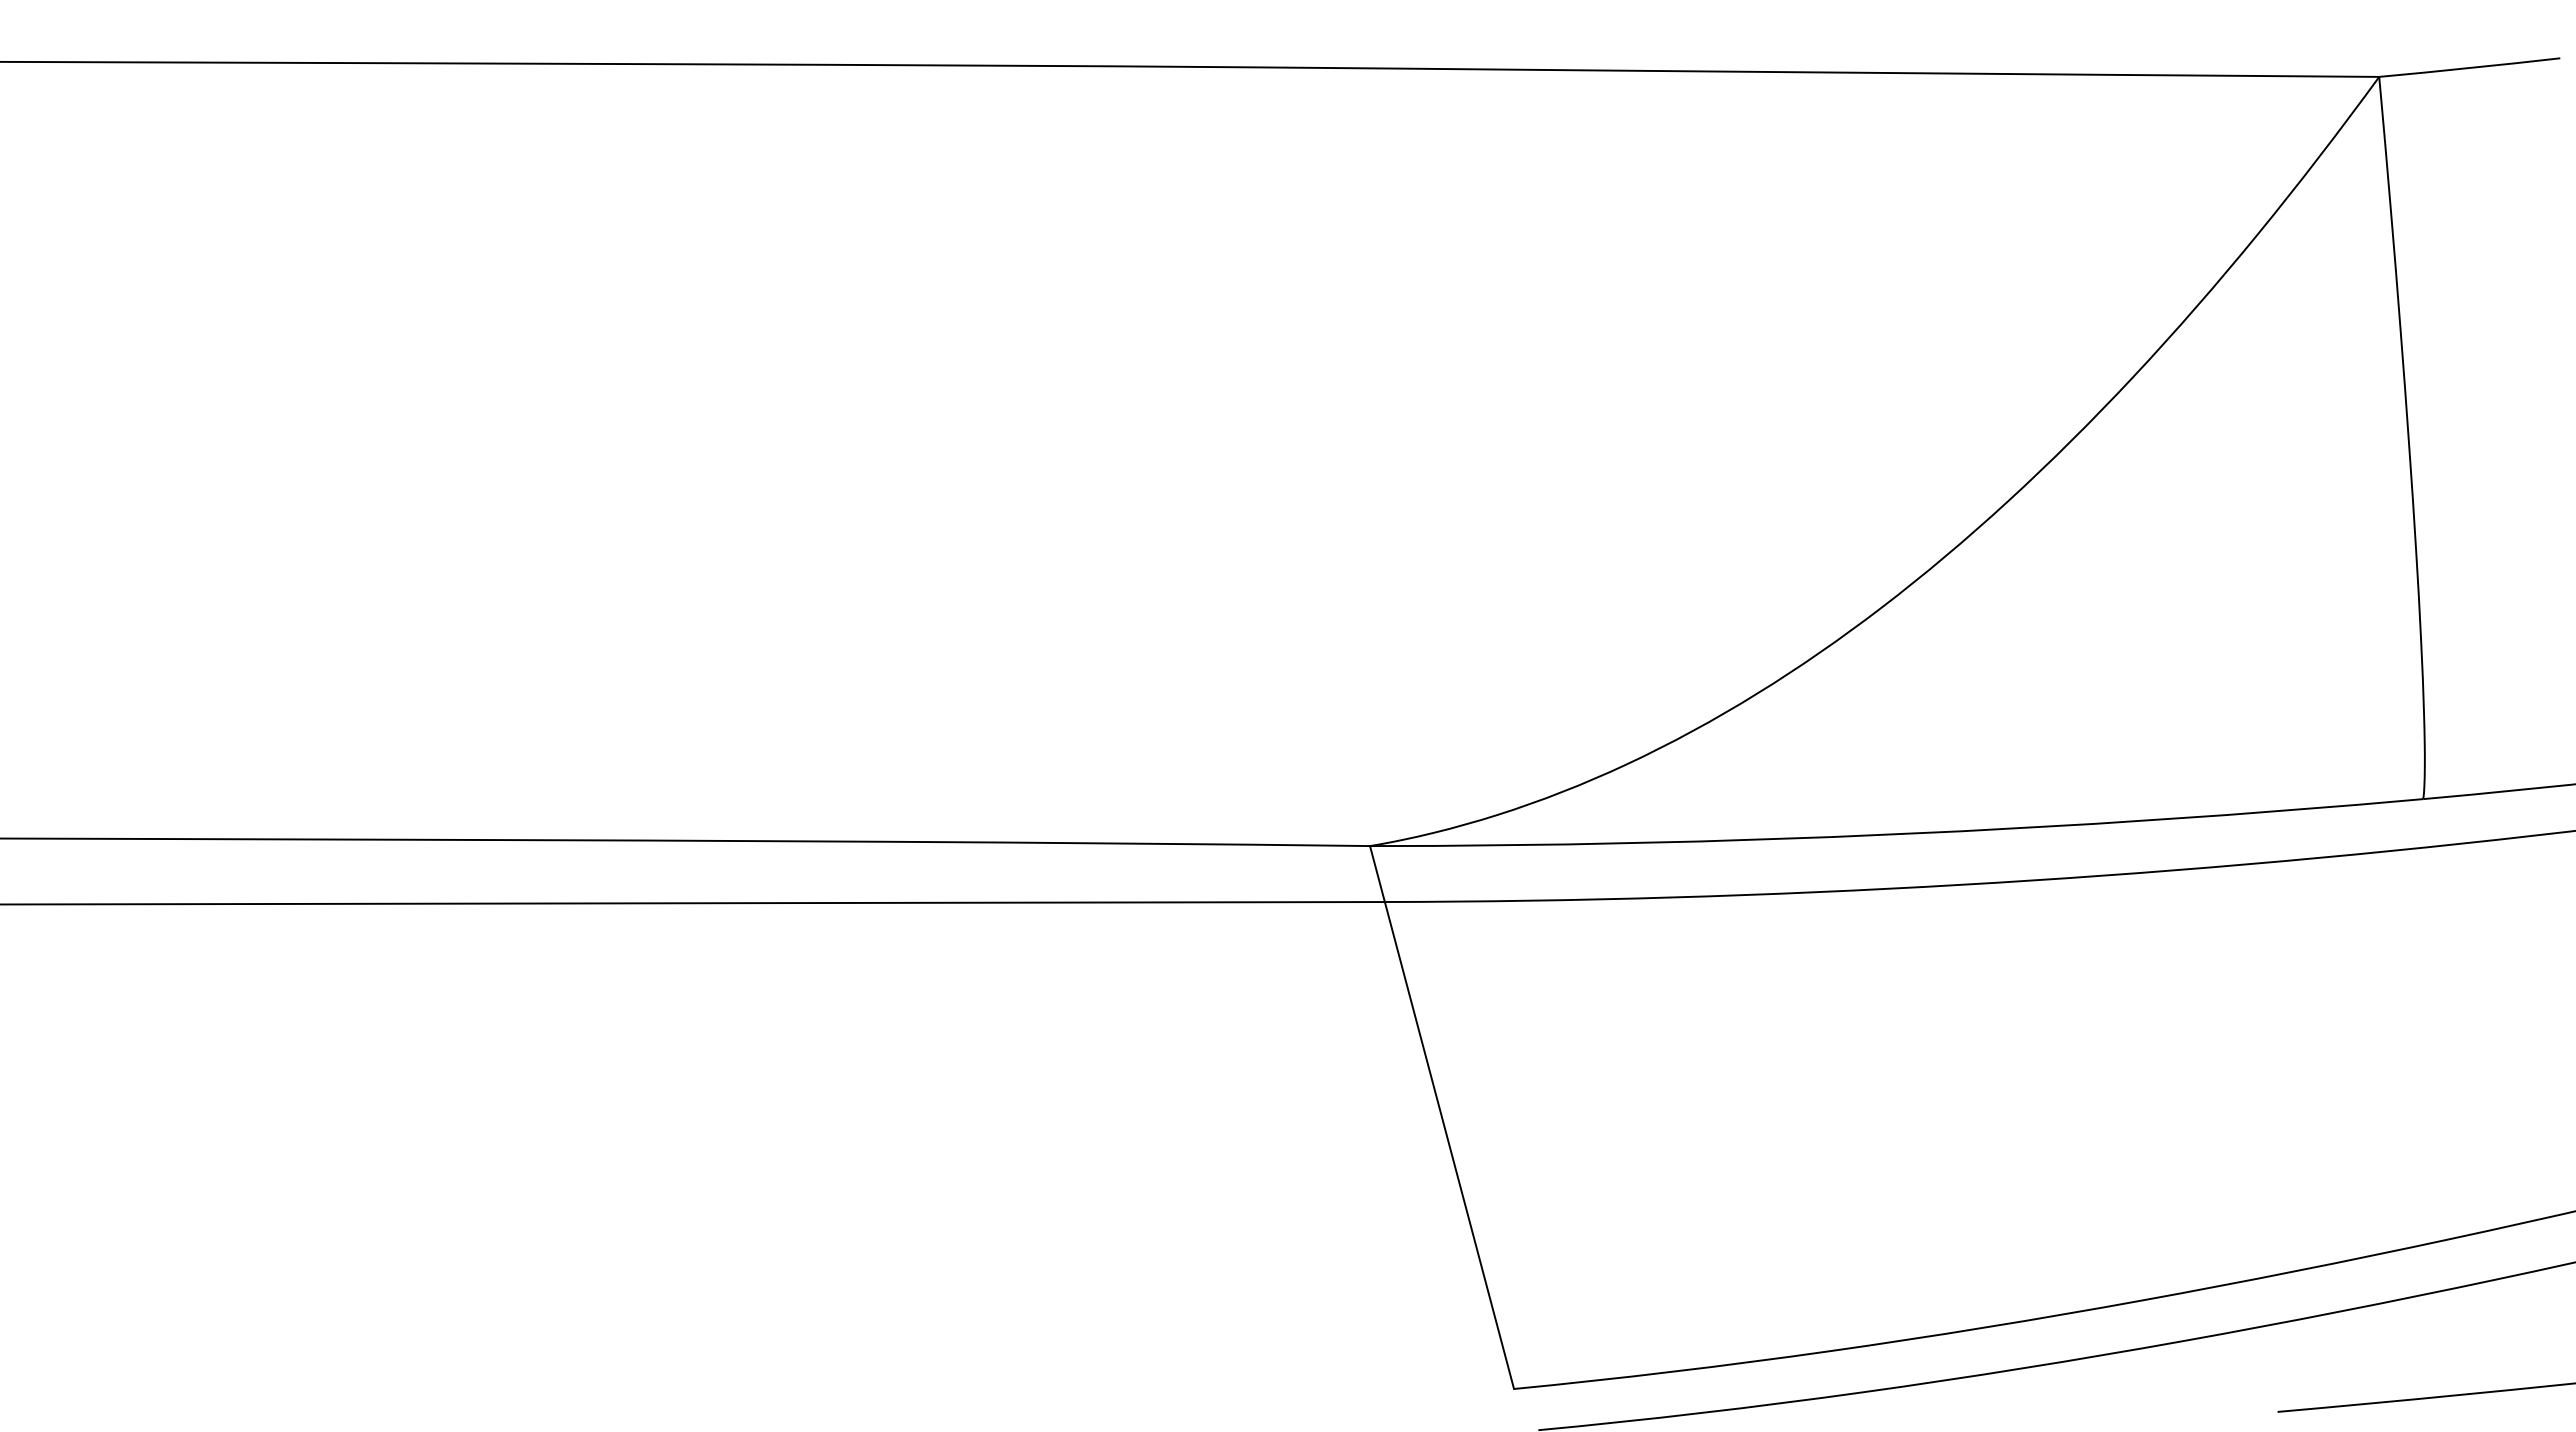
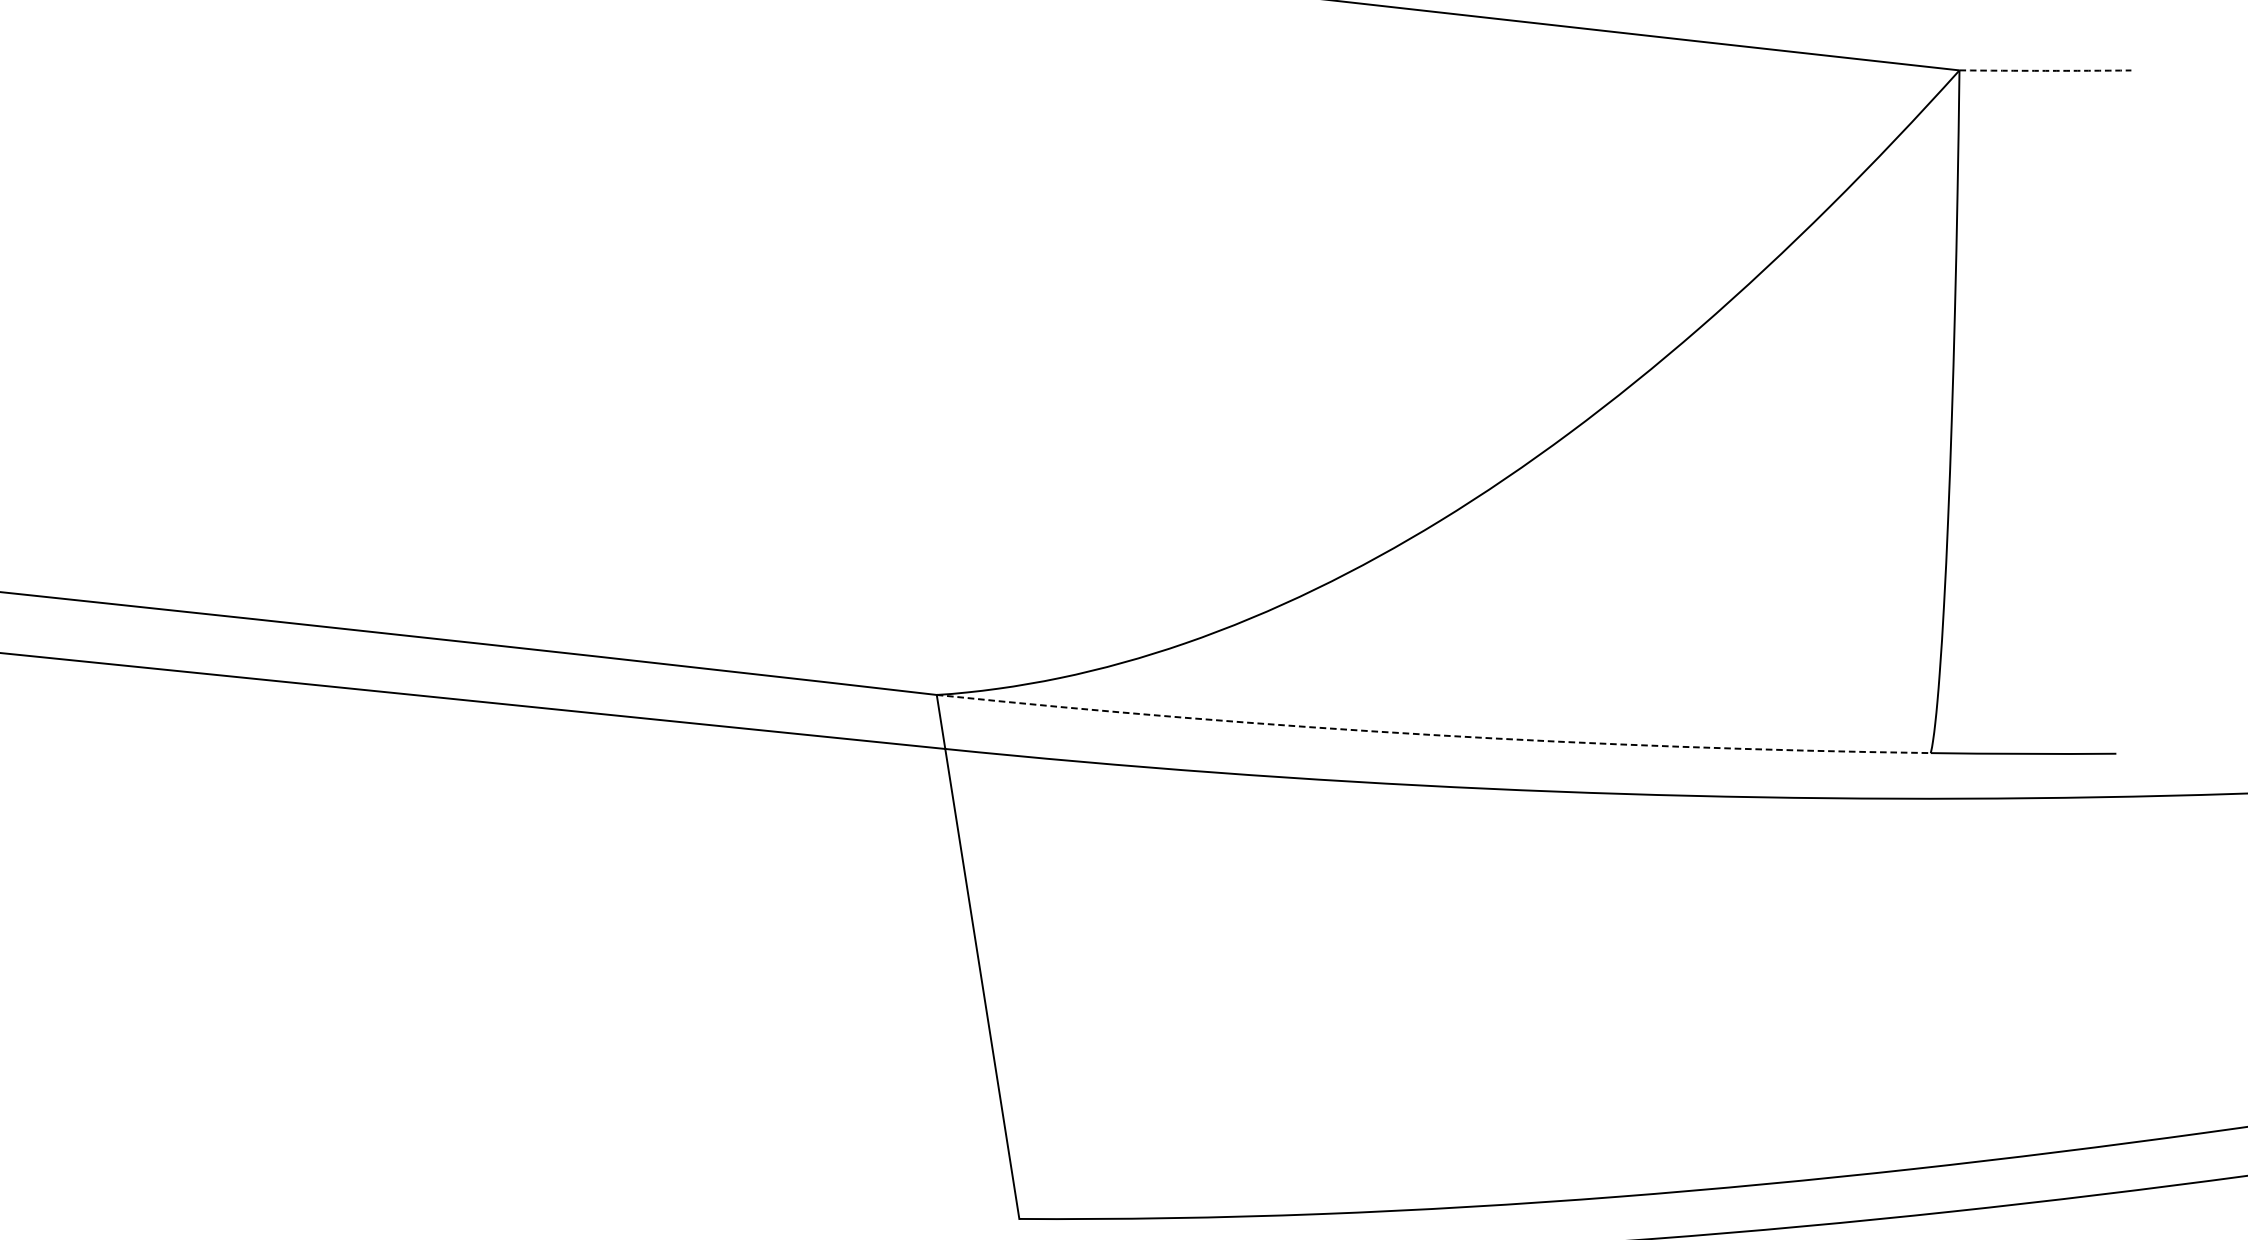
arc: (2469, 68) -> (2045, 71), solid -> dashed
arc: (1897, 834) -> (1433, 735), solid -> dashed

